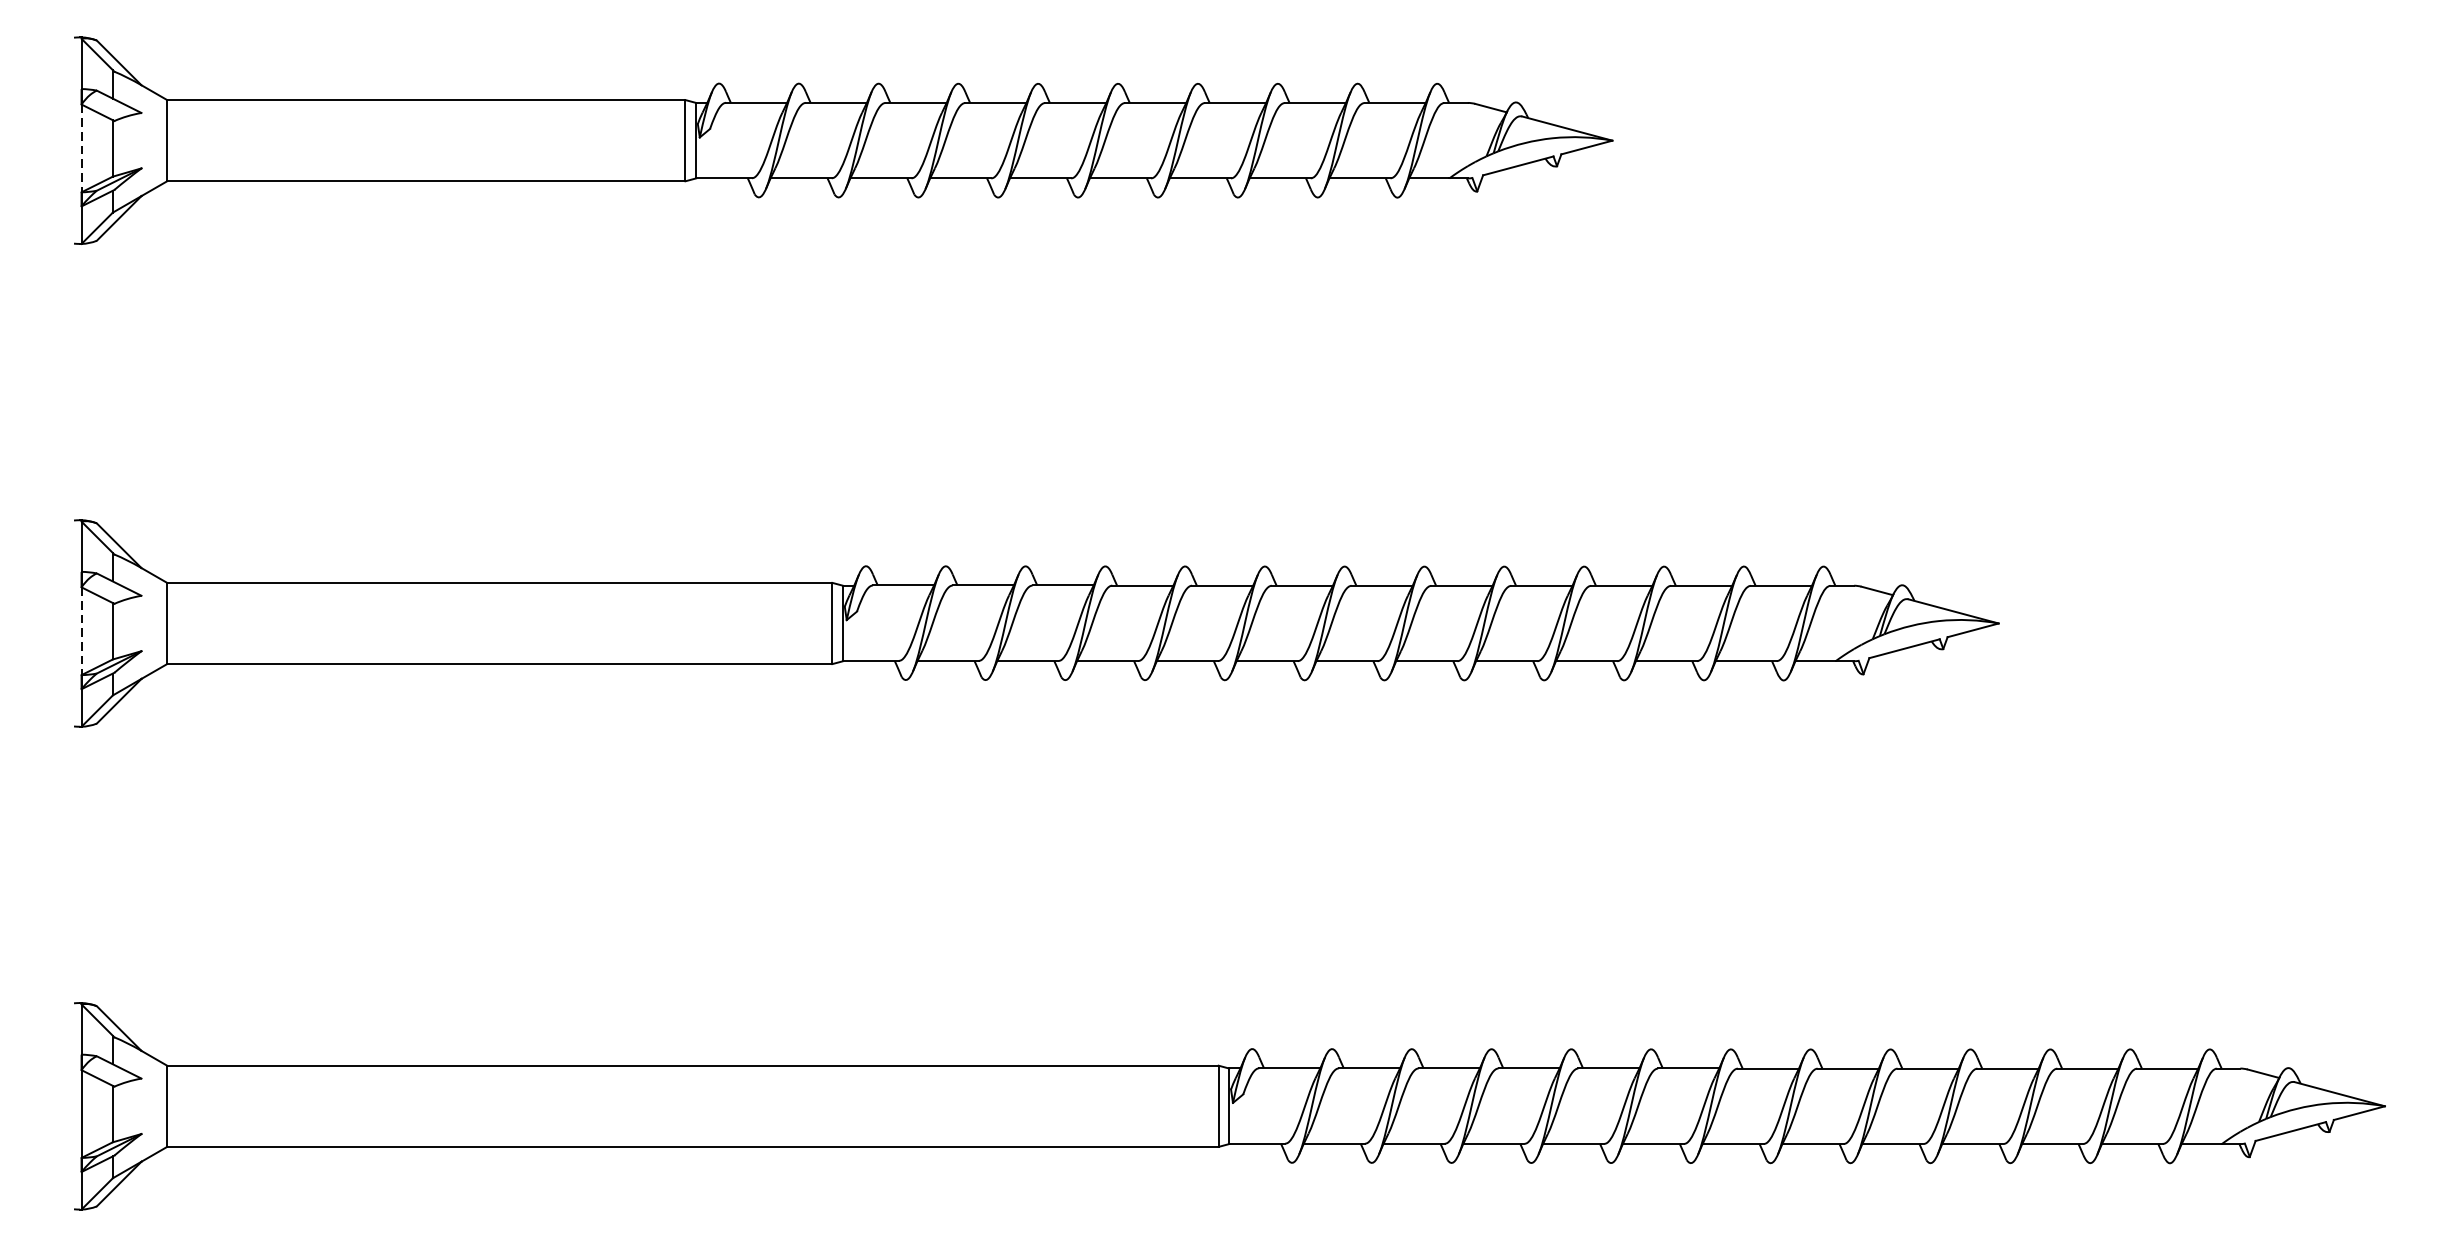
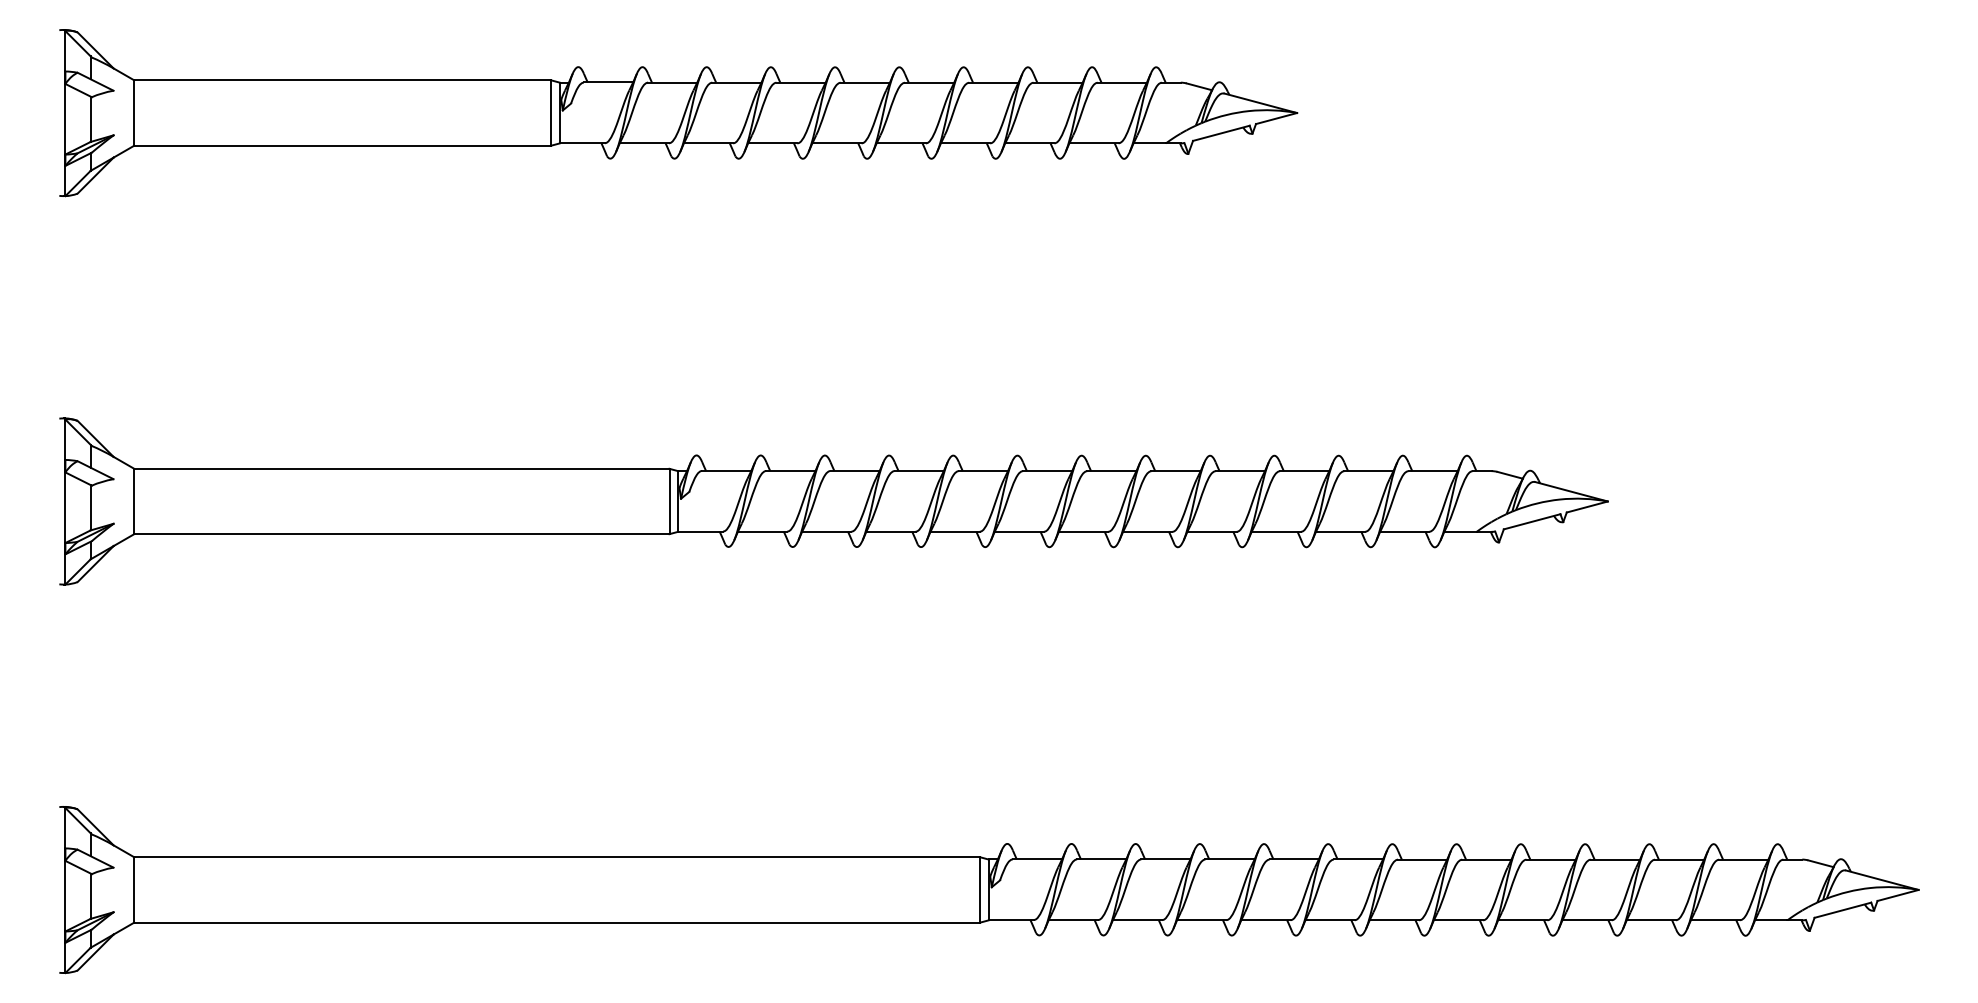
line: (81, 148) -> (65, 119), dashed -> solid
line: (81, 632) -> (65, 508), dashed -> solid

